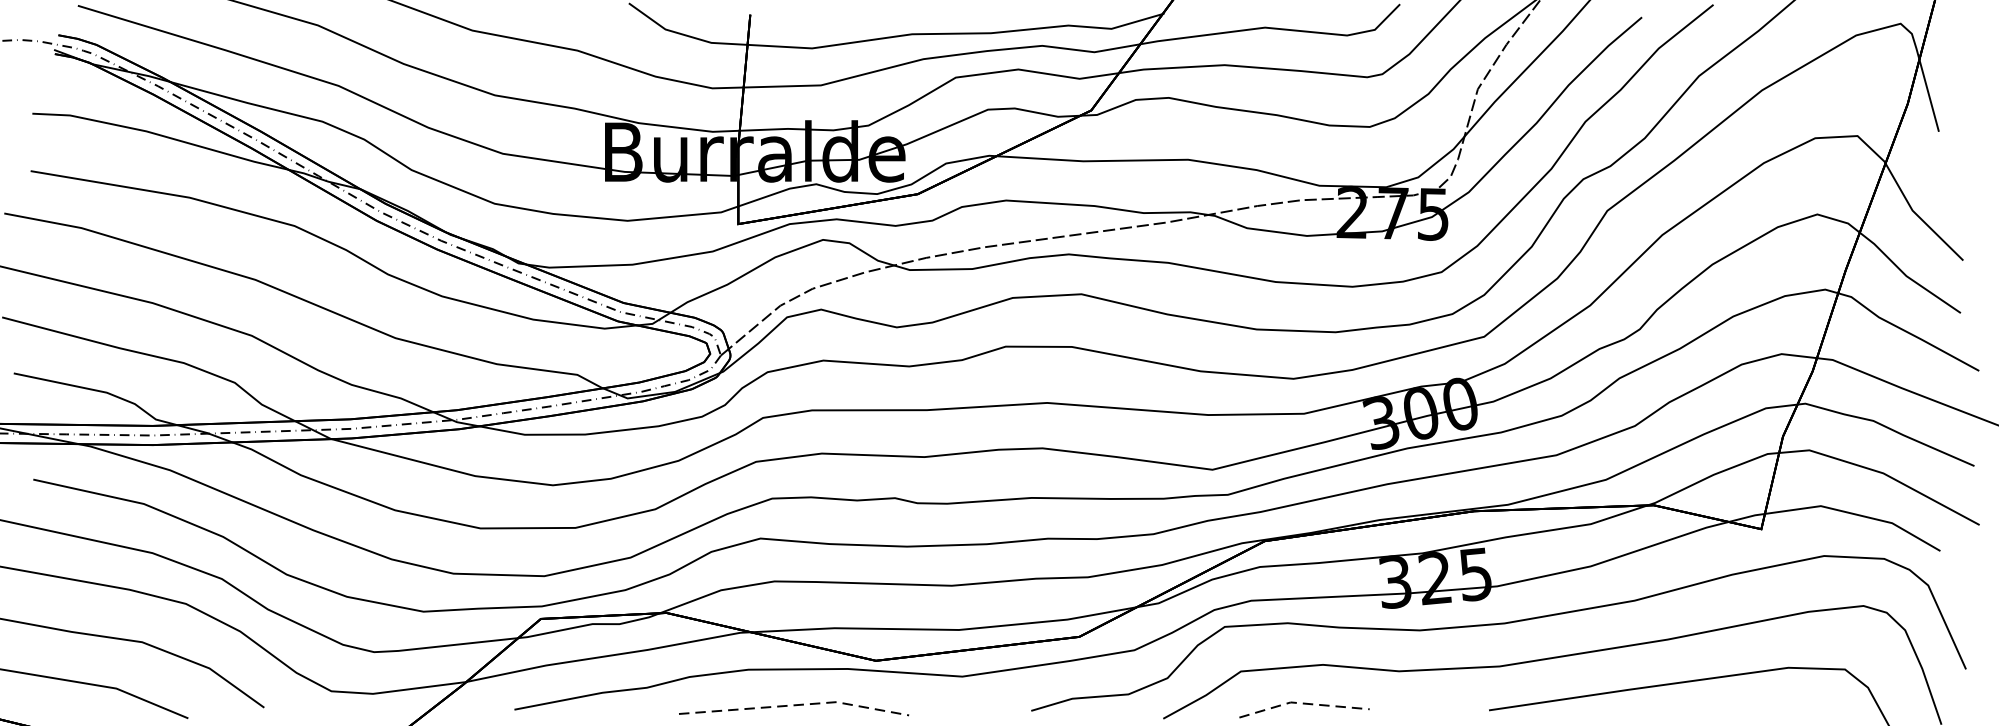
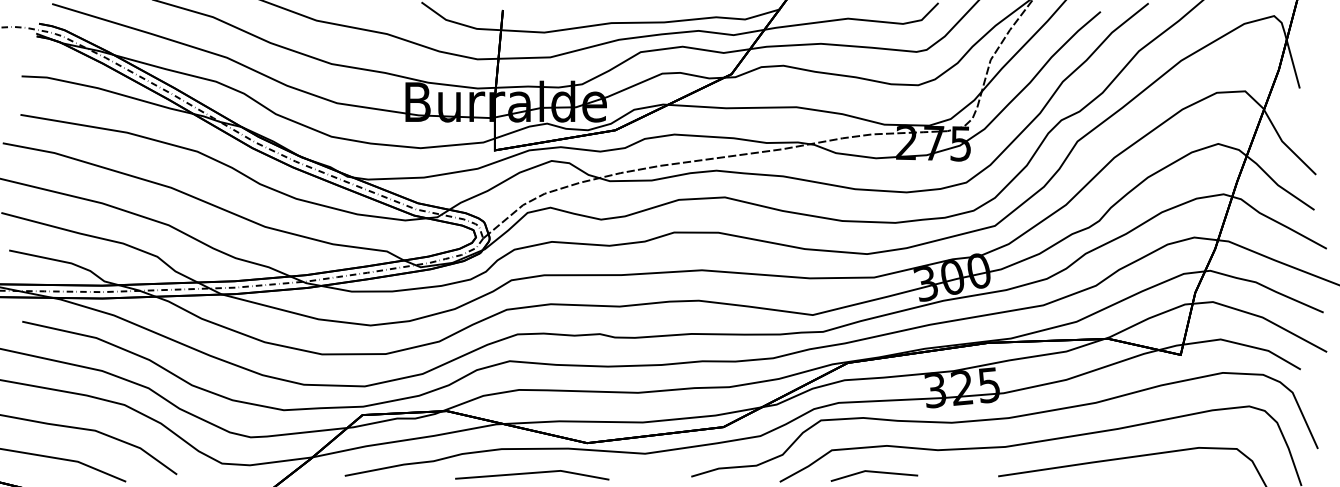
line: (1304, 703) -> (874, 471), dashed -> solid
line: (795, 704) -> (533, 472), dashed -> solid

